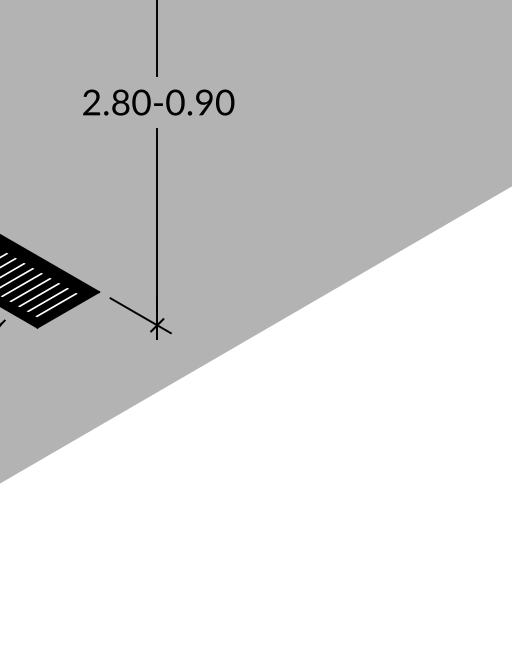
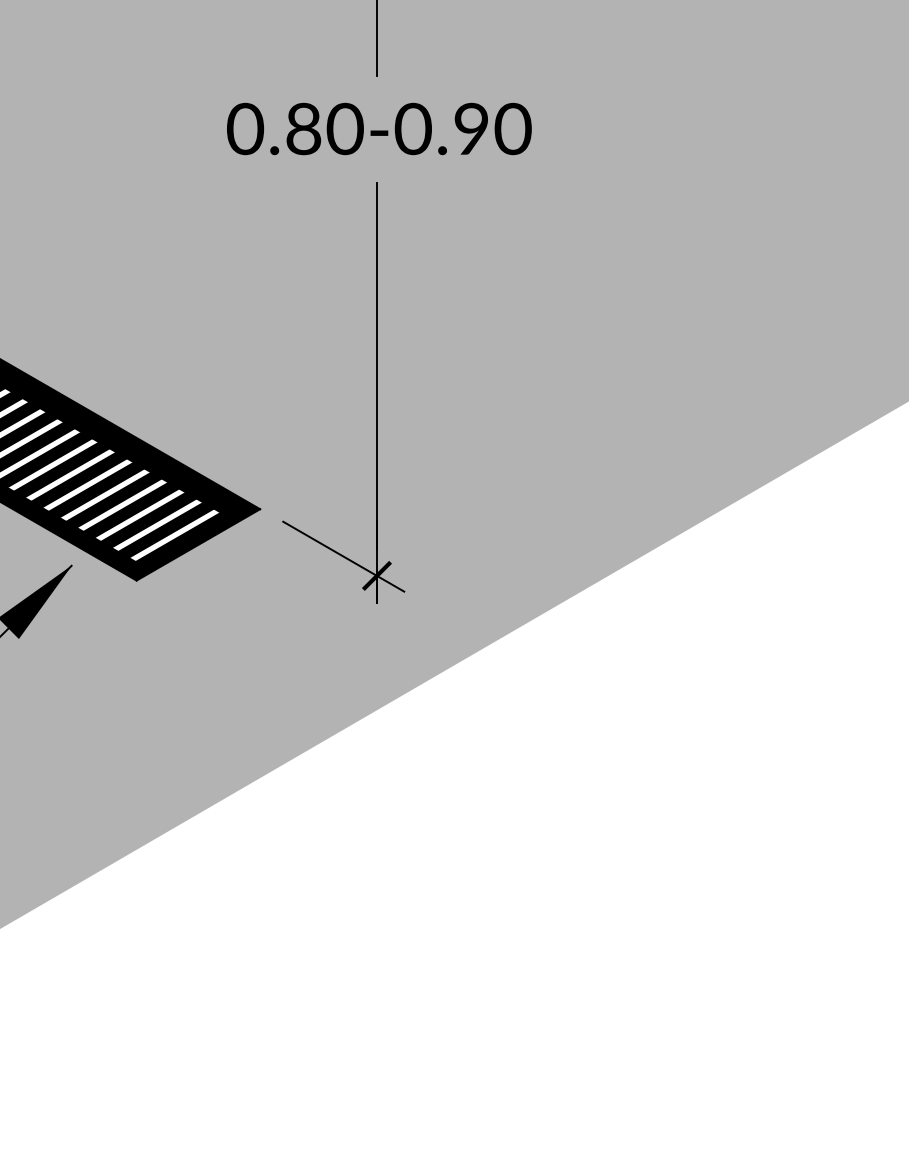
text: (91, 102) -> (245, 128), 2.80-0.90 -> 0.80-0.90

